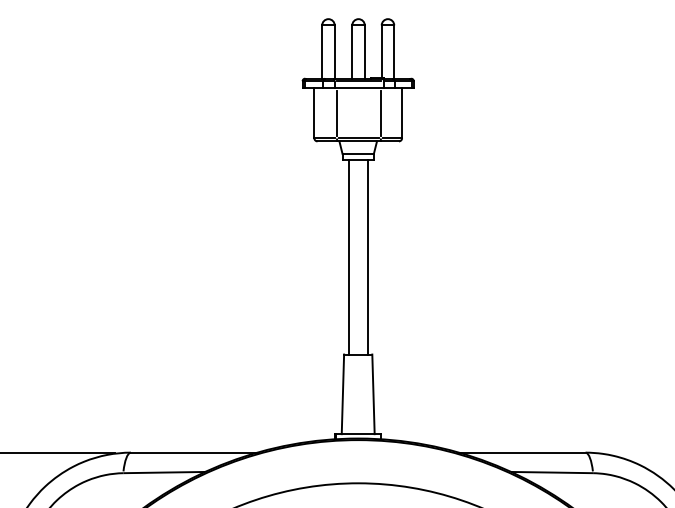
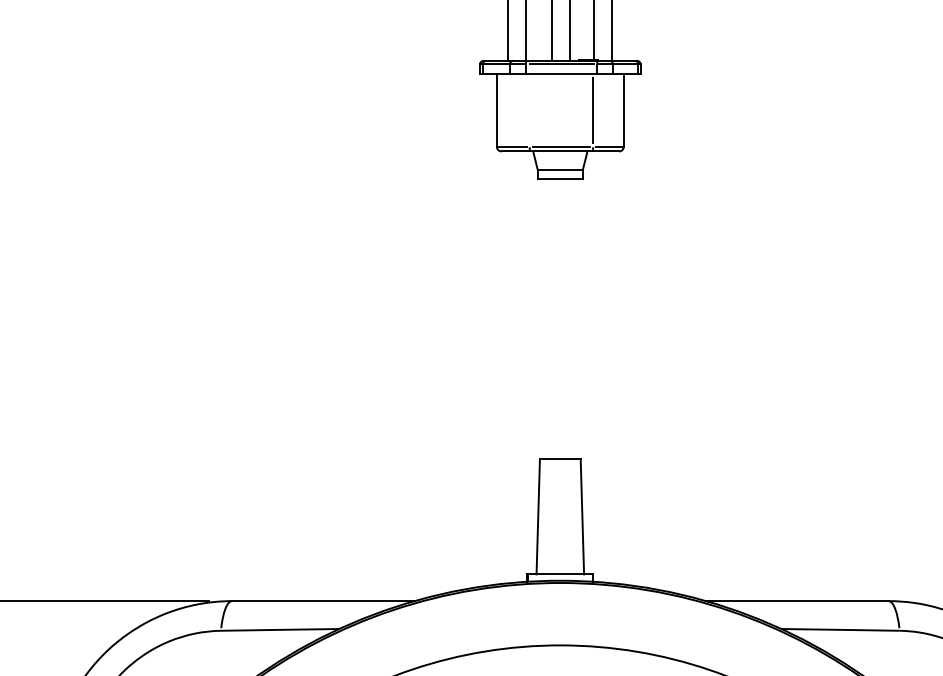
line: (337, 112) -> (530, 109), removed
line: (348, 257) -> (546, 319), removed
line: (367, 257) -> (573, 319), removed

